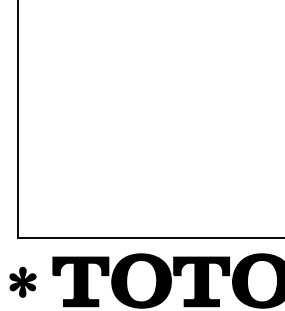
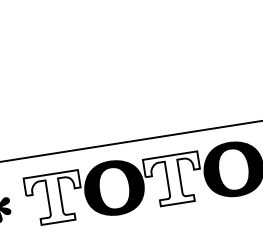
fill: (80, 281) -> (54, 197), removed
fill: (201, 281) -> (173, 179), removed

